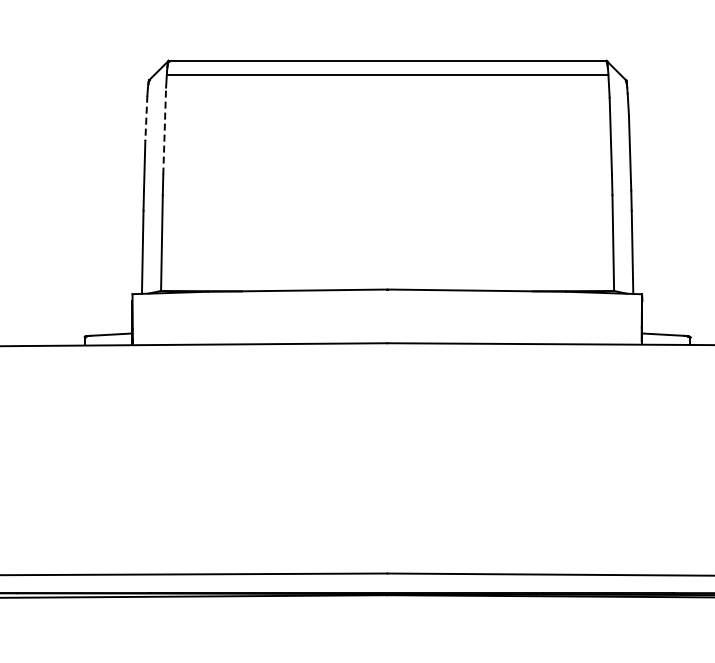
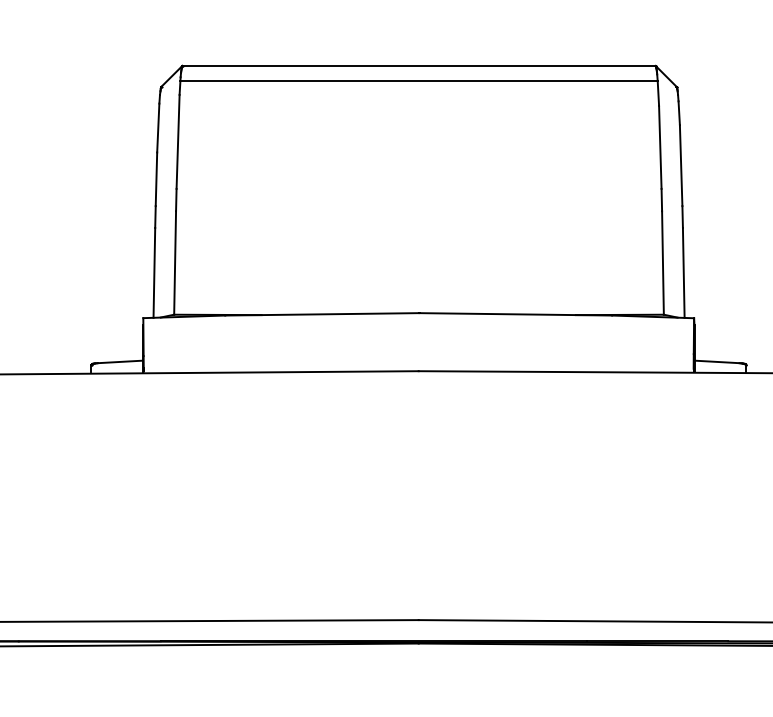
line: (146, 118) -> (158, 128), dashed -> solid
line: (164, 131) -> (177, 142), dashed -> solid

